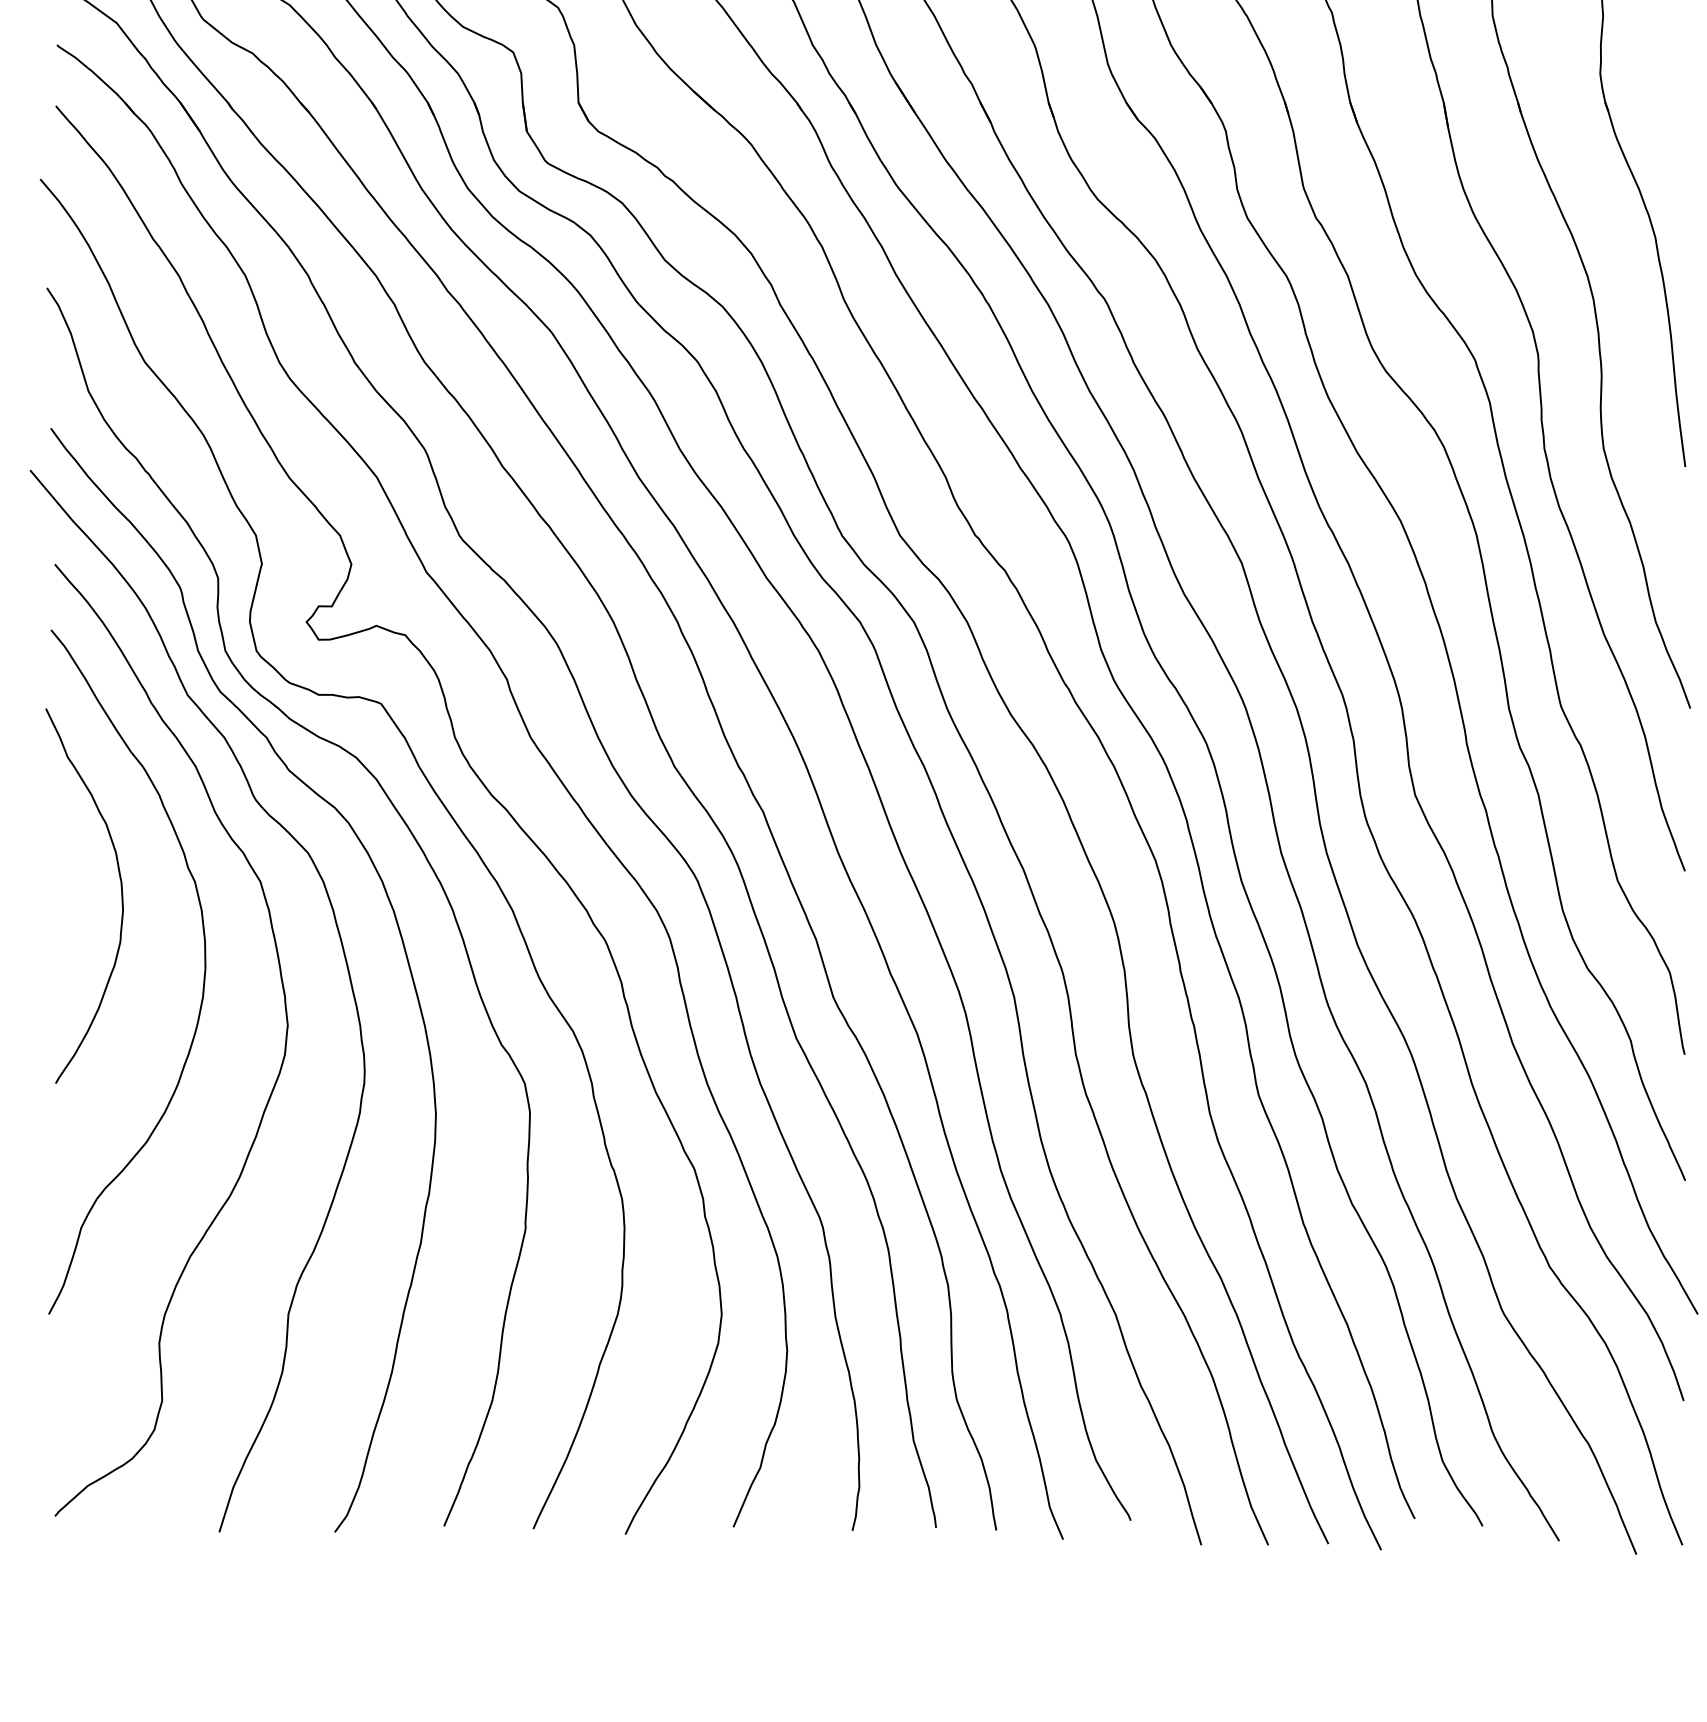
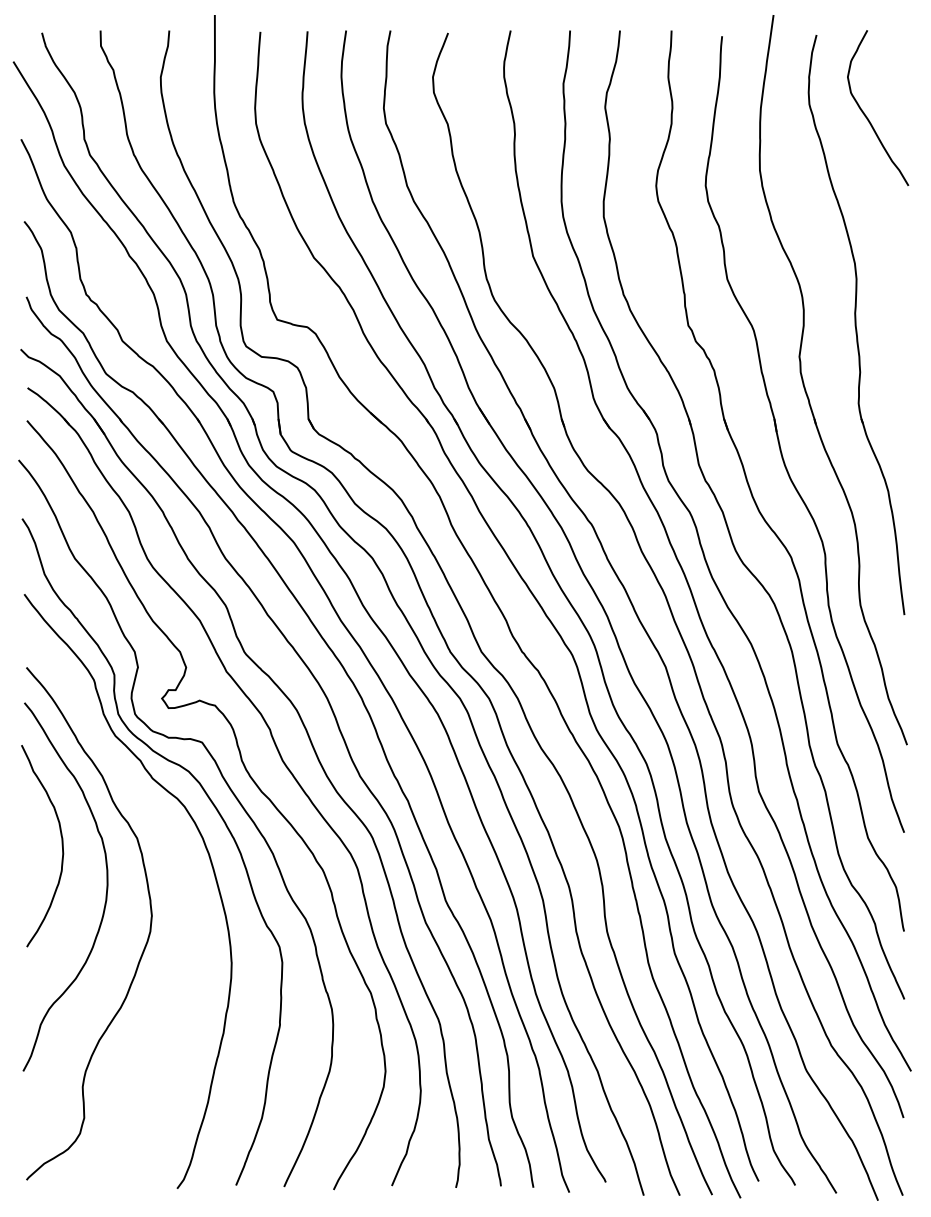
curve: (344, 963) -> (182, 882), removed

